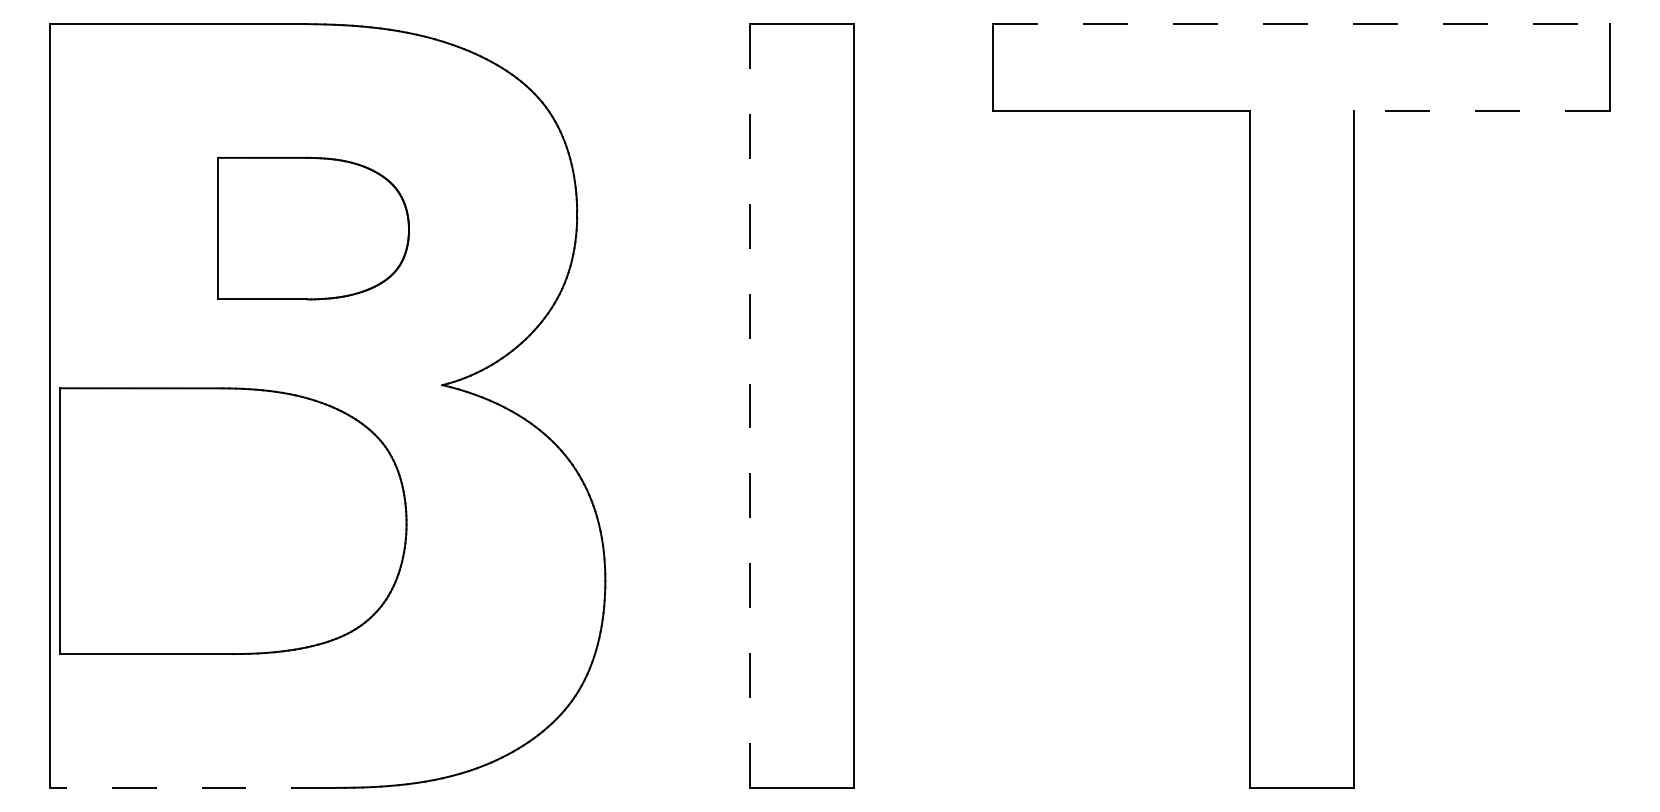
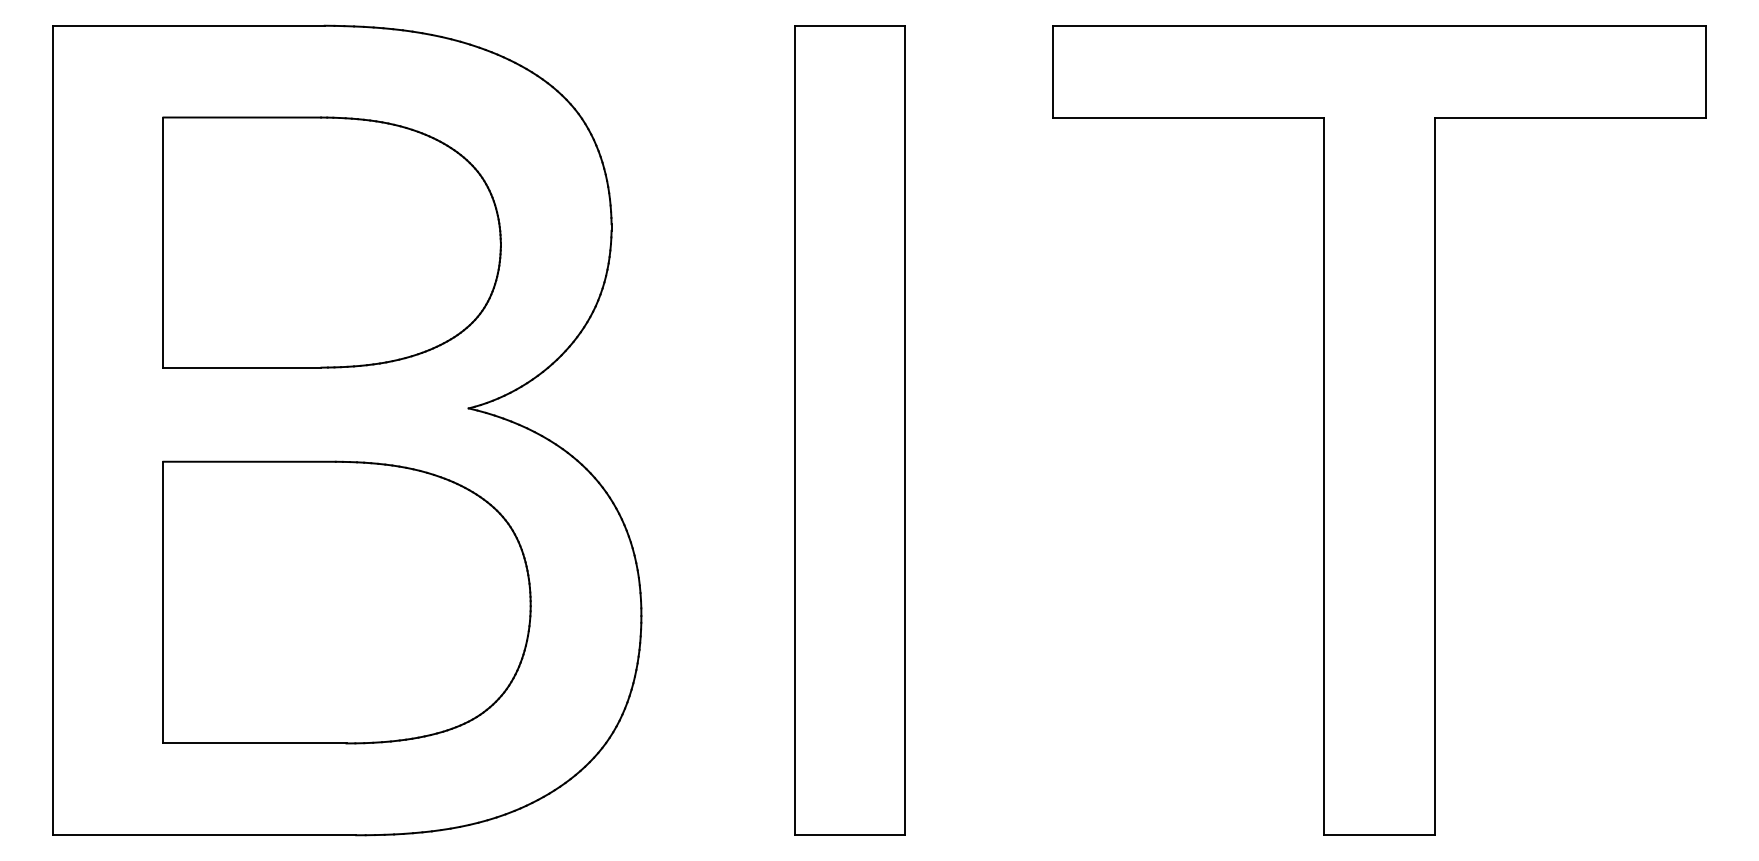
line: (1301, 23) -> (1379, 25), dashed -> solid
line: (1481, 110) -> (1570, 117), dashed -> solid
part: (312, 228) -> (331, 242), size x1.67
line: (749, 406) -> (794, 430), dashed -> solid
part: (232, 521) -> (346, 602), moved
line: (193, 788) -> (204, 835), dashed -> solid

